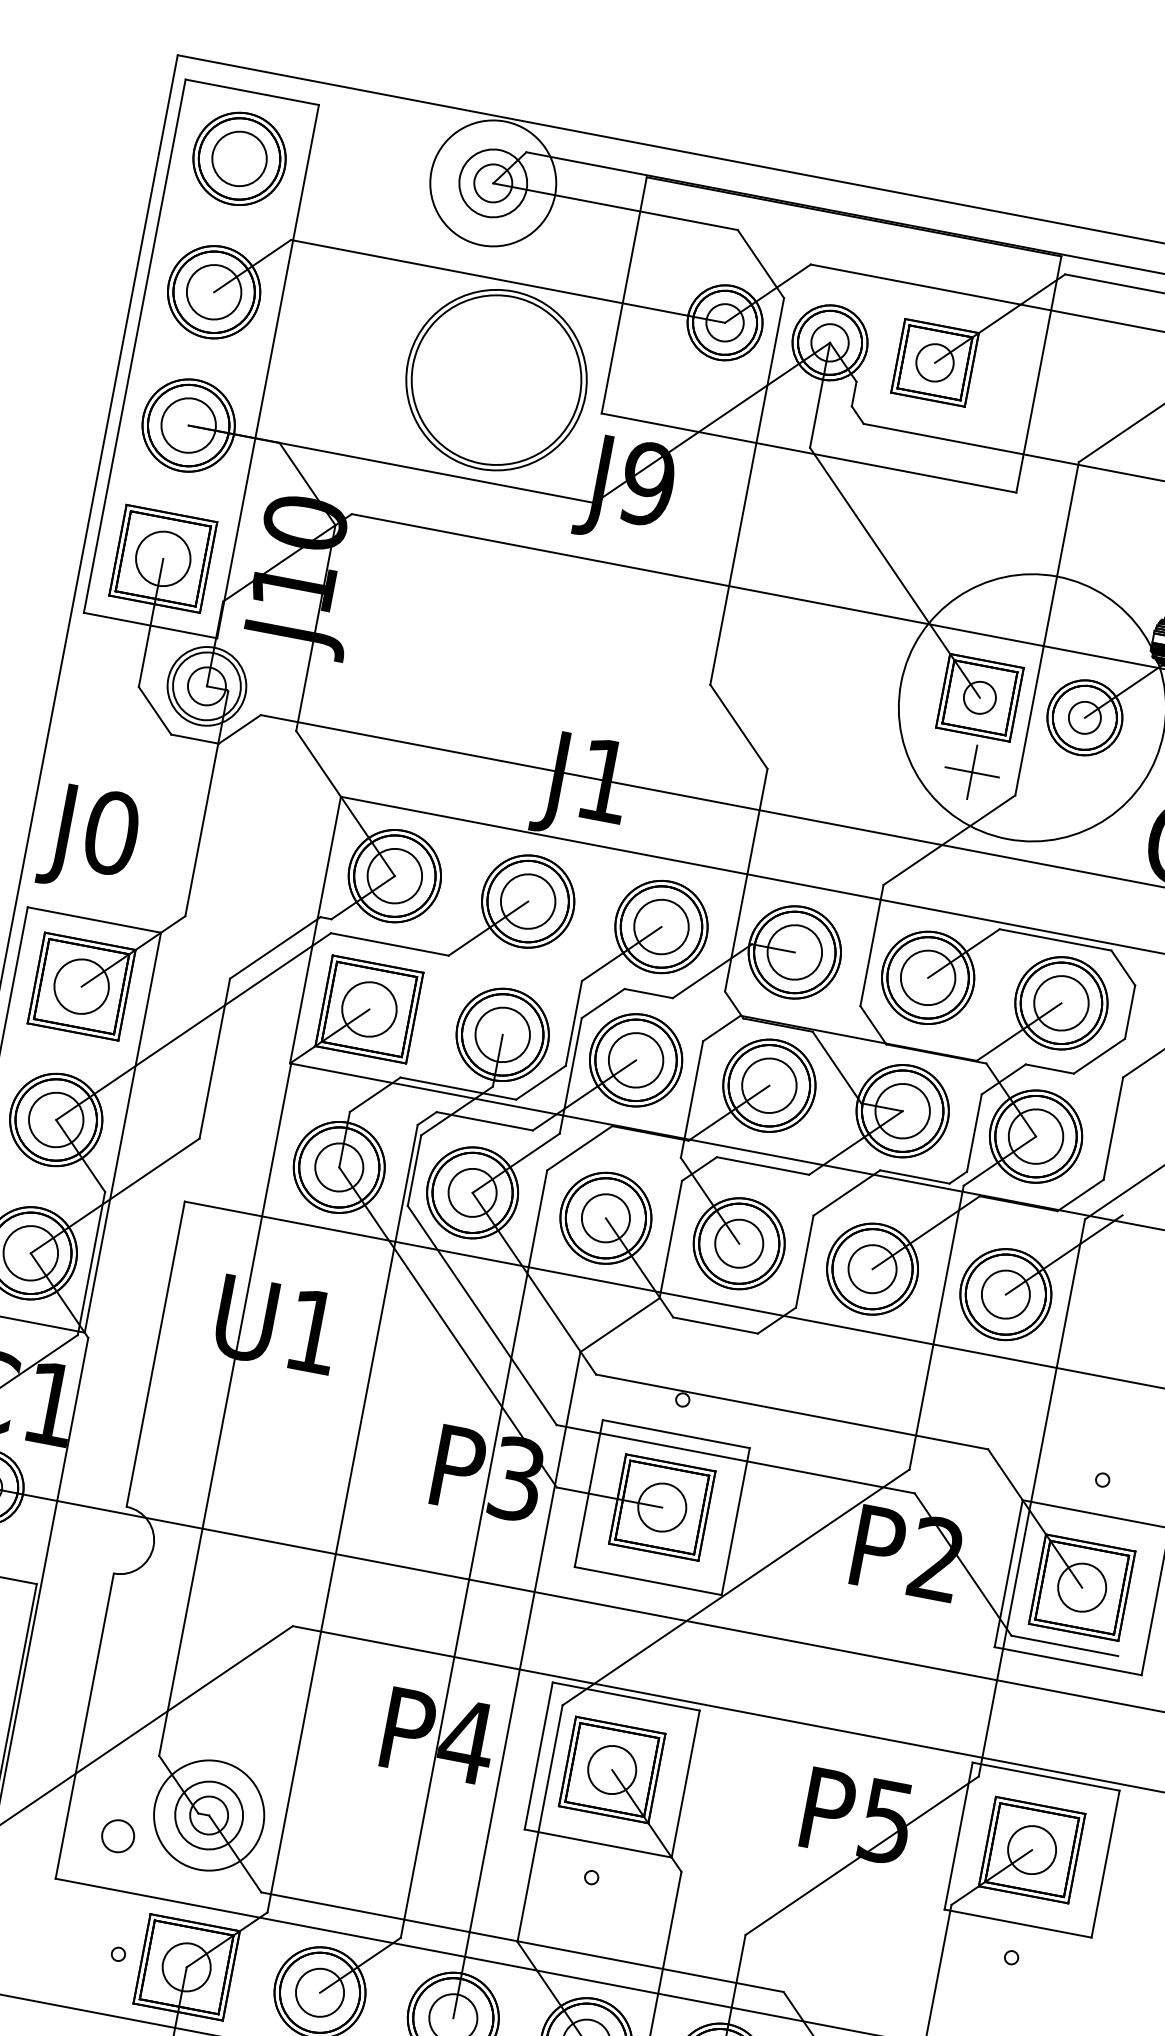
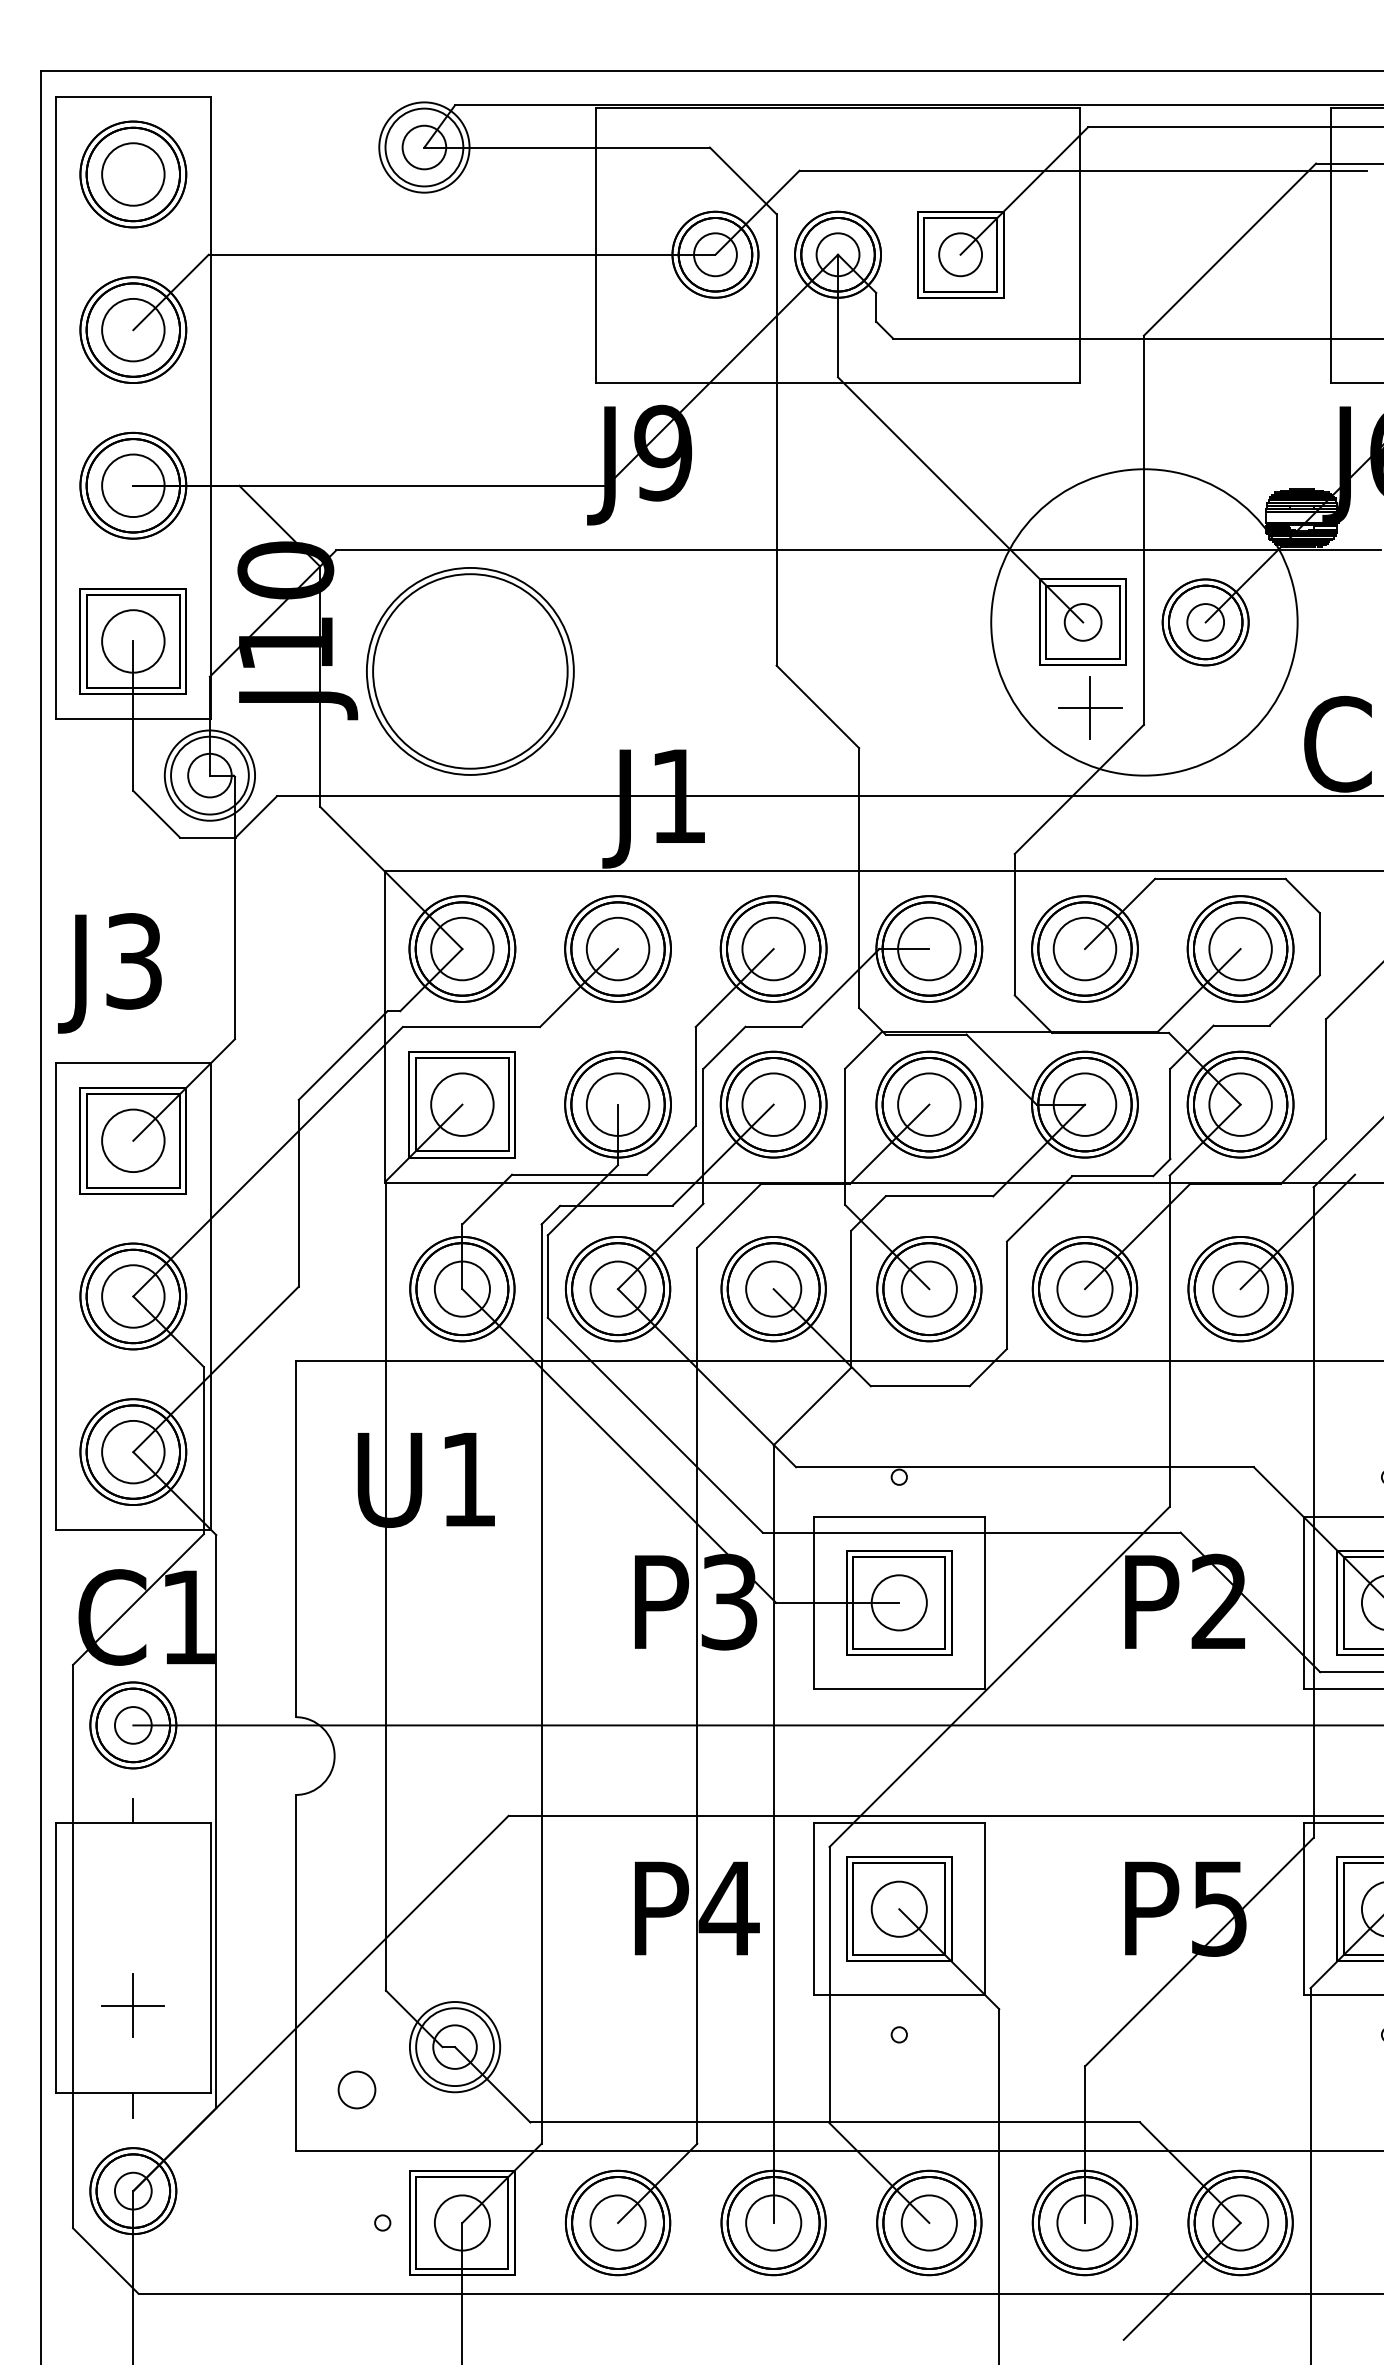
circle: (493, 183) -> (424, 147), size x0.62
part: (496, 380) -> (470, 671), moved
text: (111, 833) -> (134, 961), J0 -> J3
circle: (208, 1815) -> (454, 2047), size x0.71

